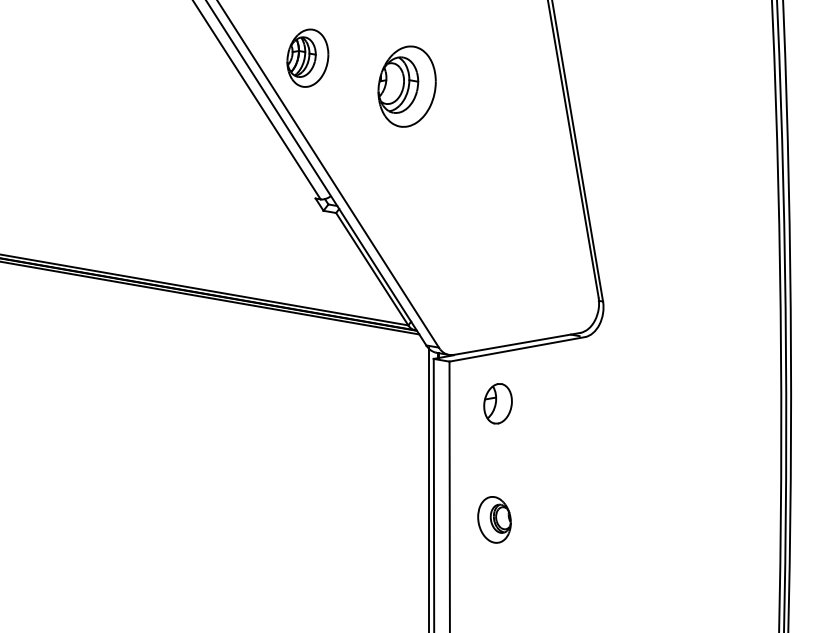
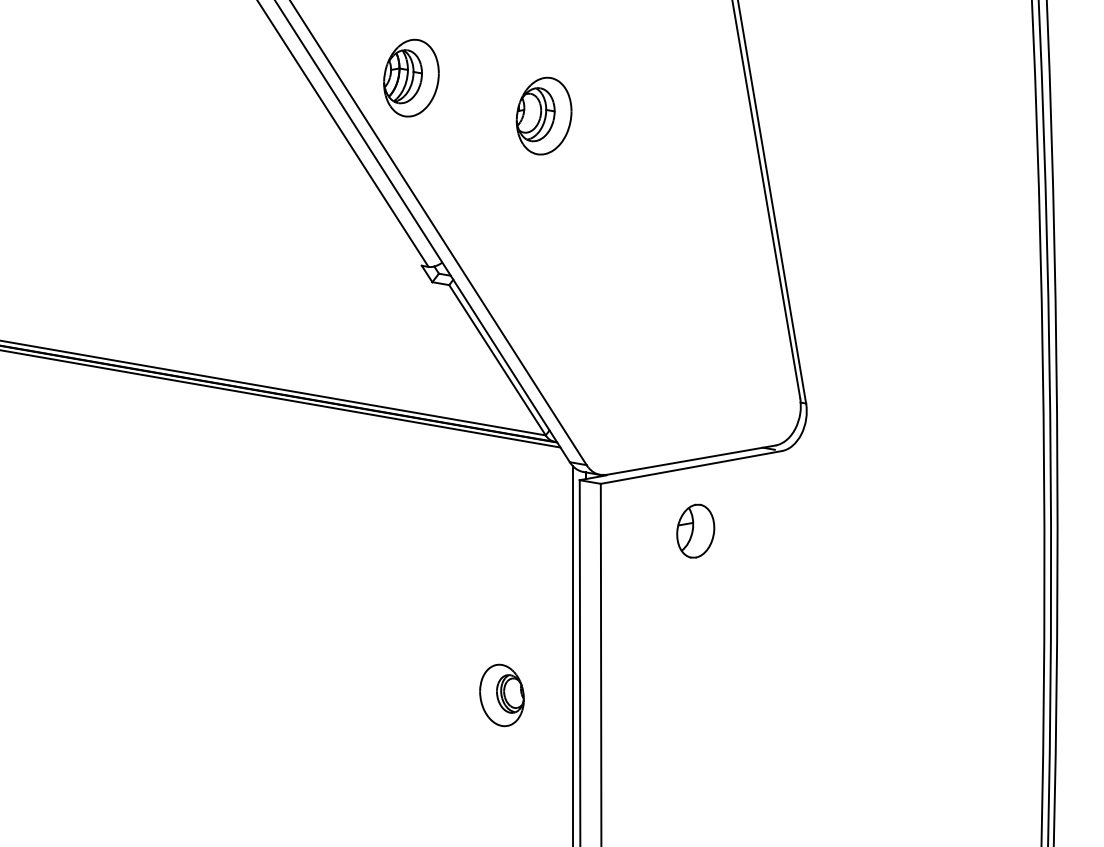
part: (406, 86) -> (543, 115), size x0.71
part: (497, 403) -> (695, 530), moved
part: (494, 519) -> (501, 695), moved

